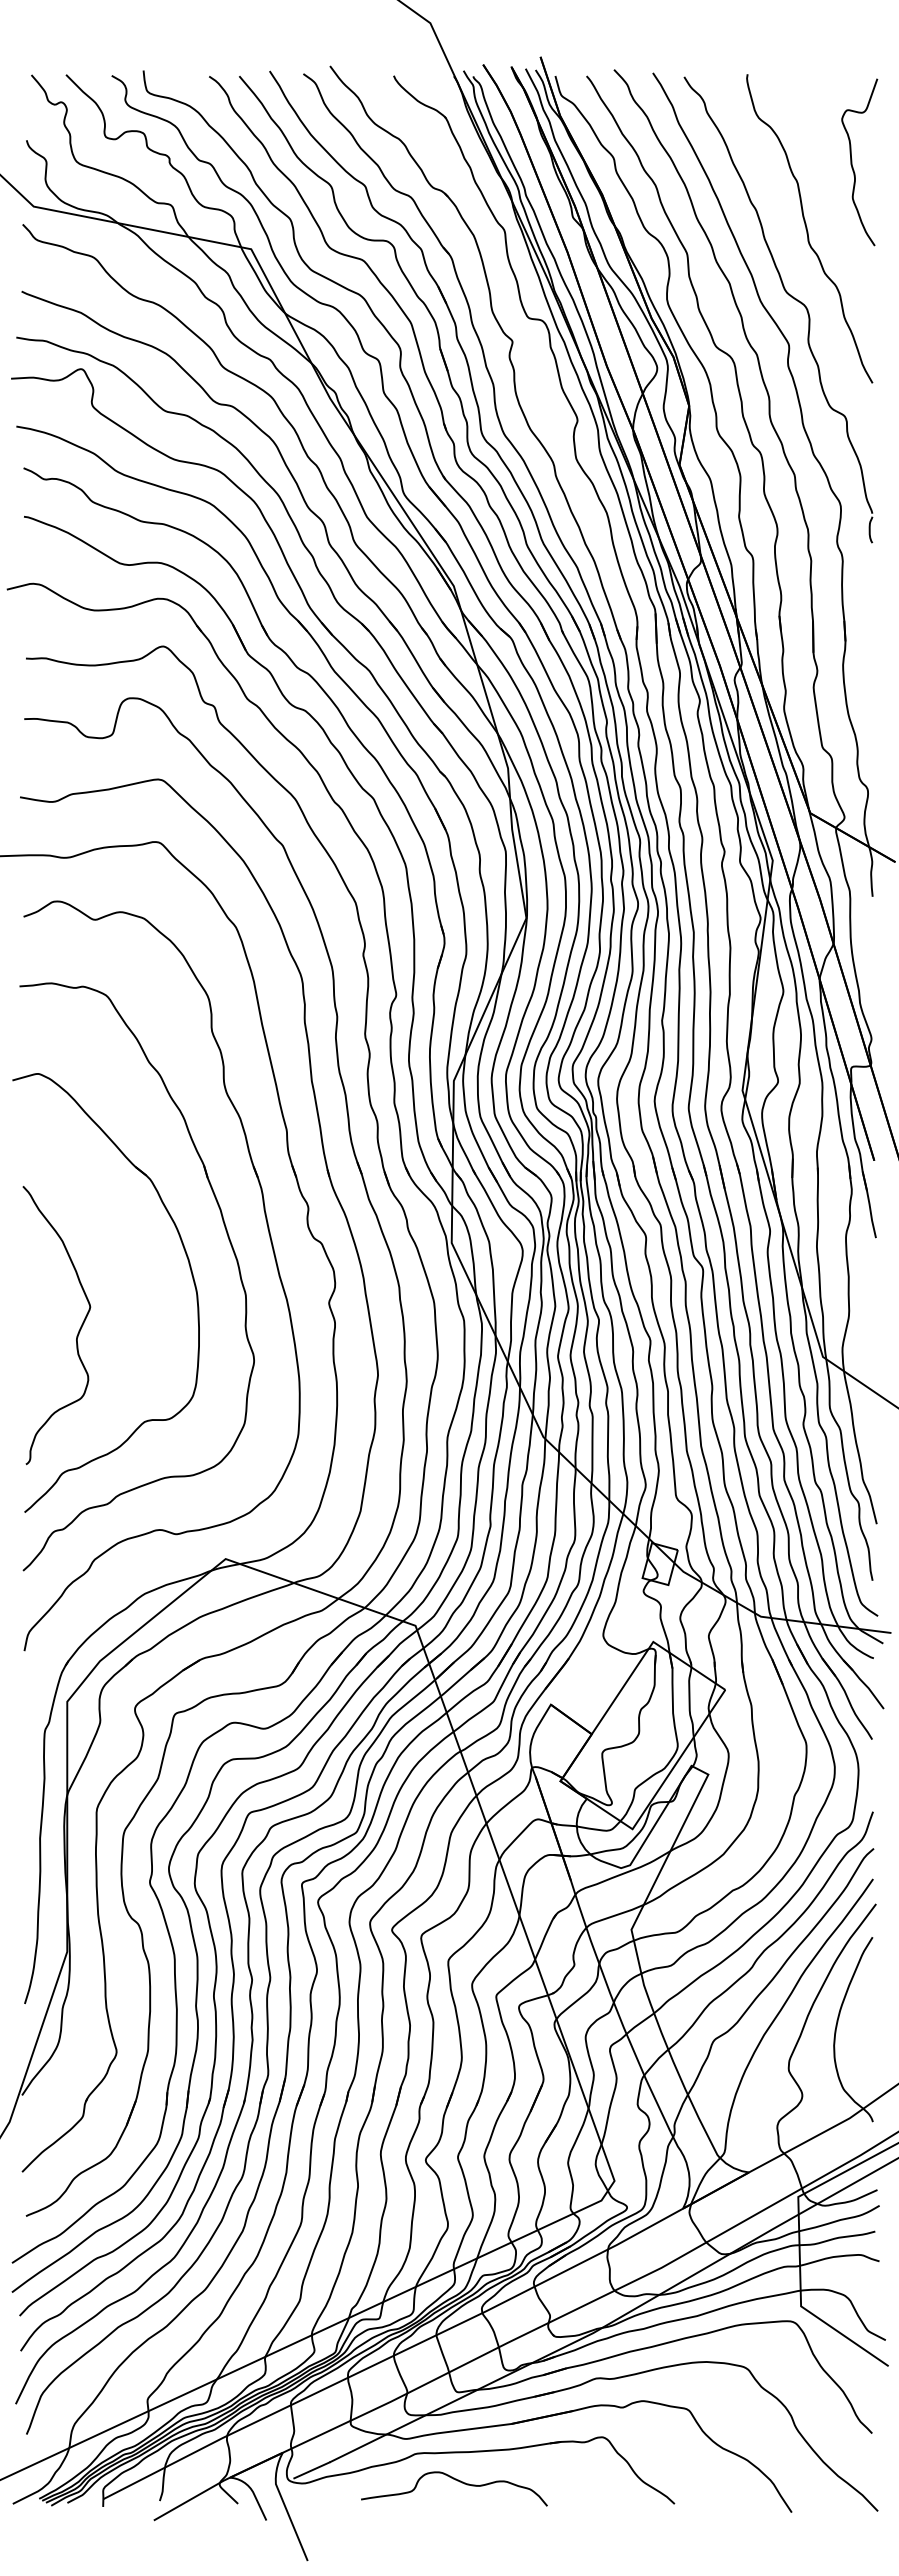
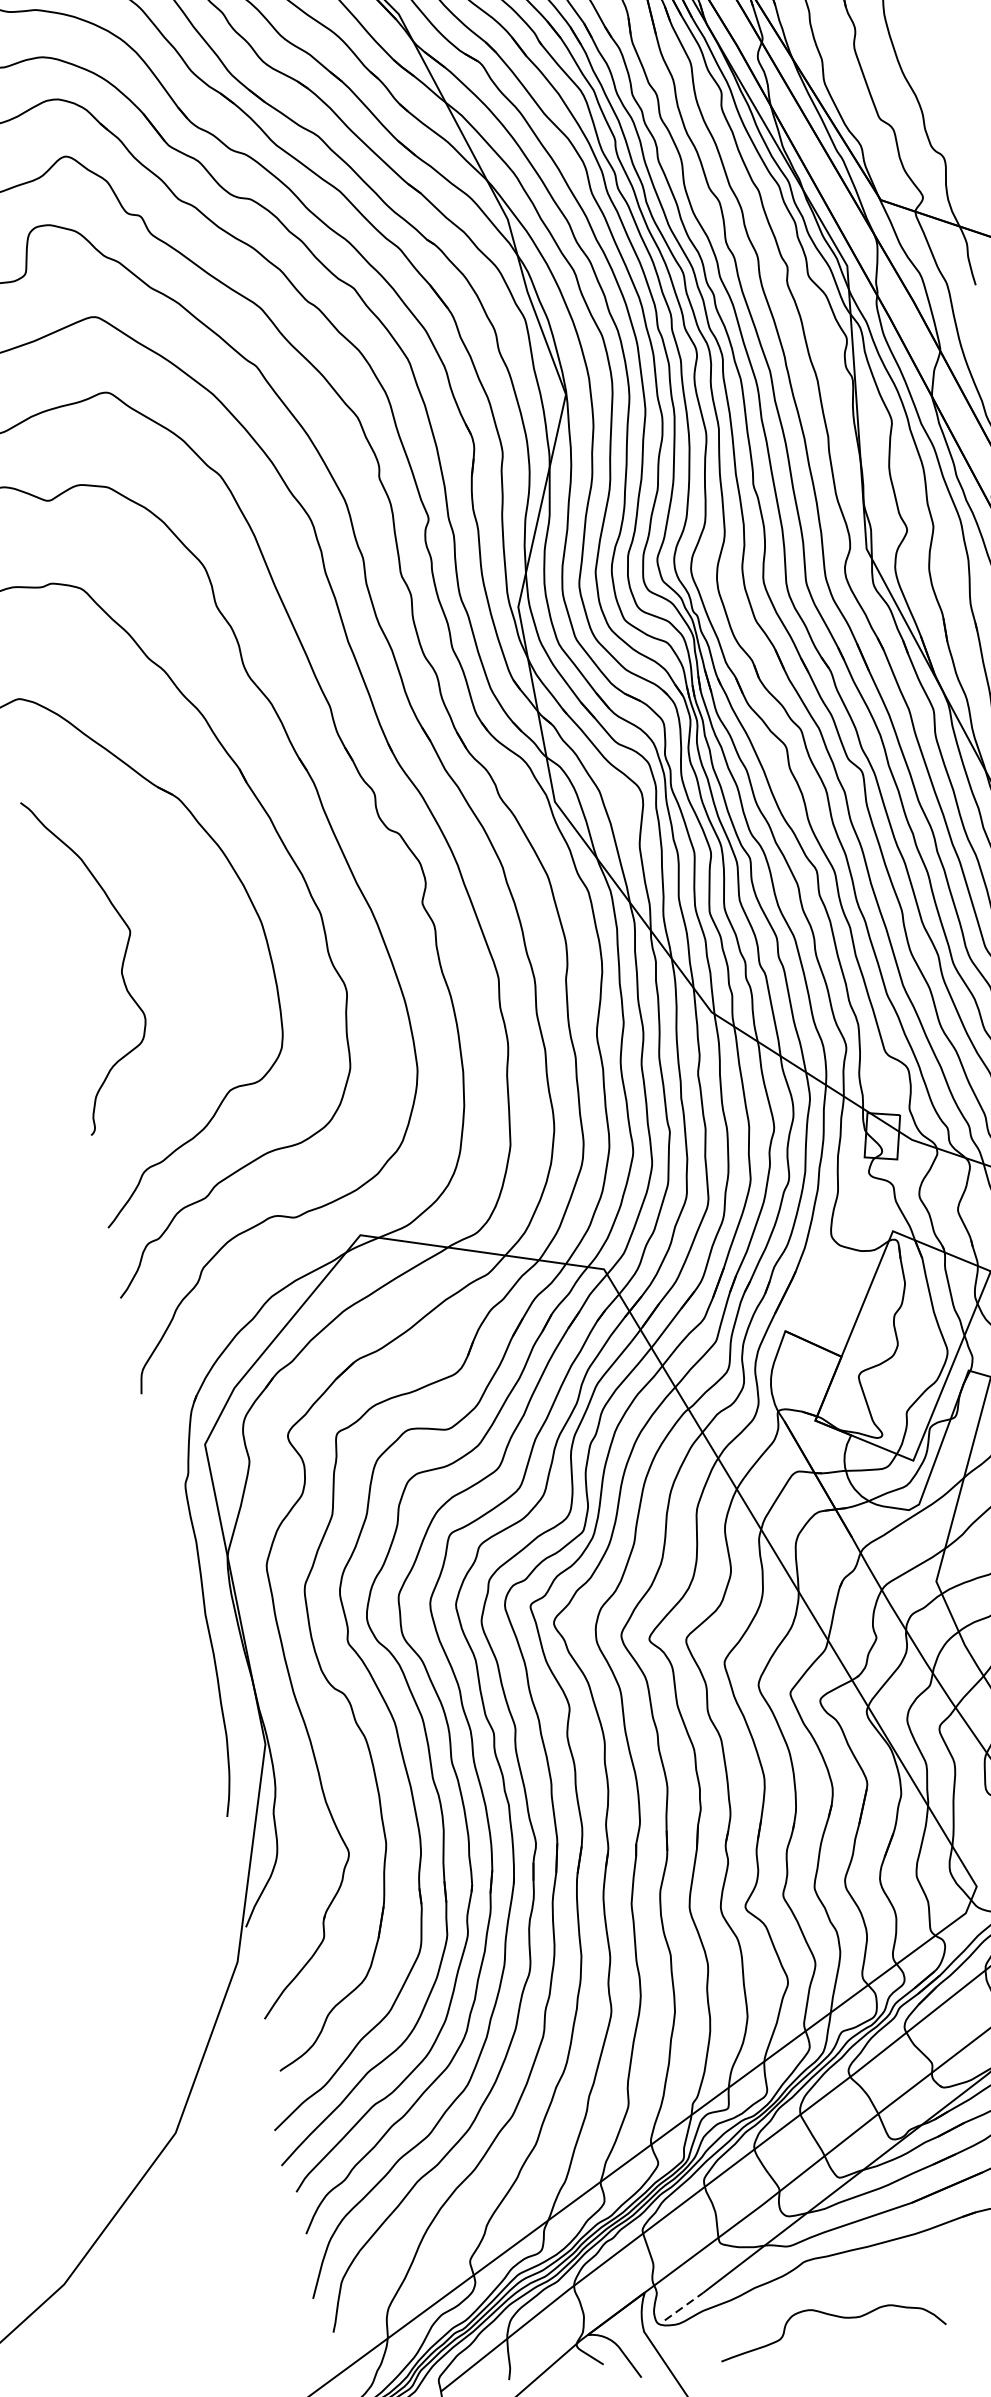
curve: (76, 1335) -> (120, 968), moved
line: (312, 2470) -> (684, 2306), solid -> dashed
curve: (457, 2481) -> (832, 2316), moved

